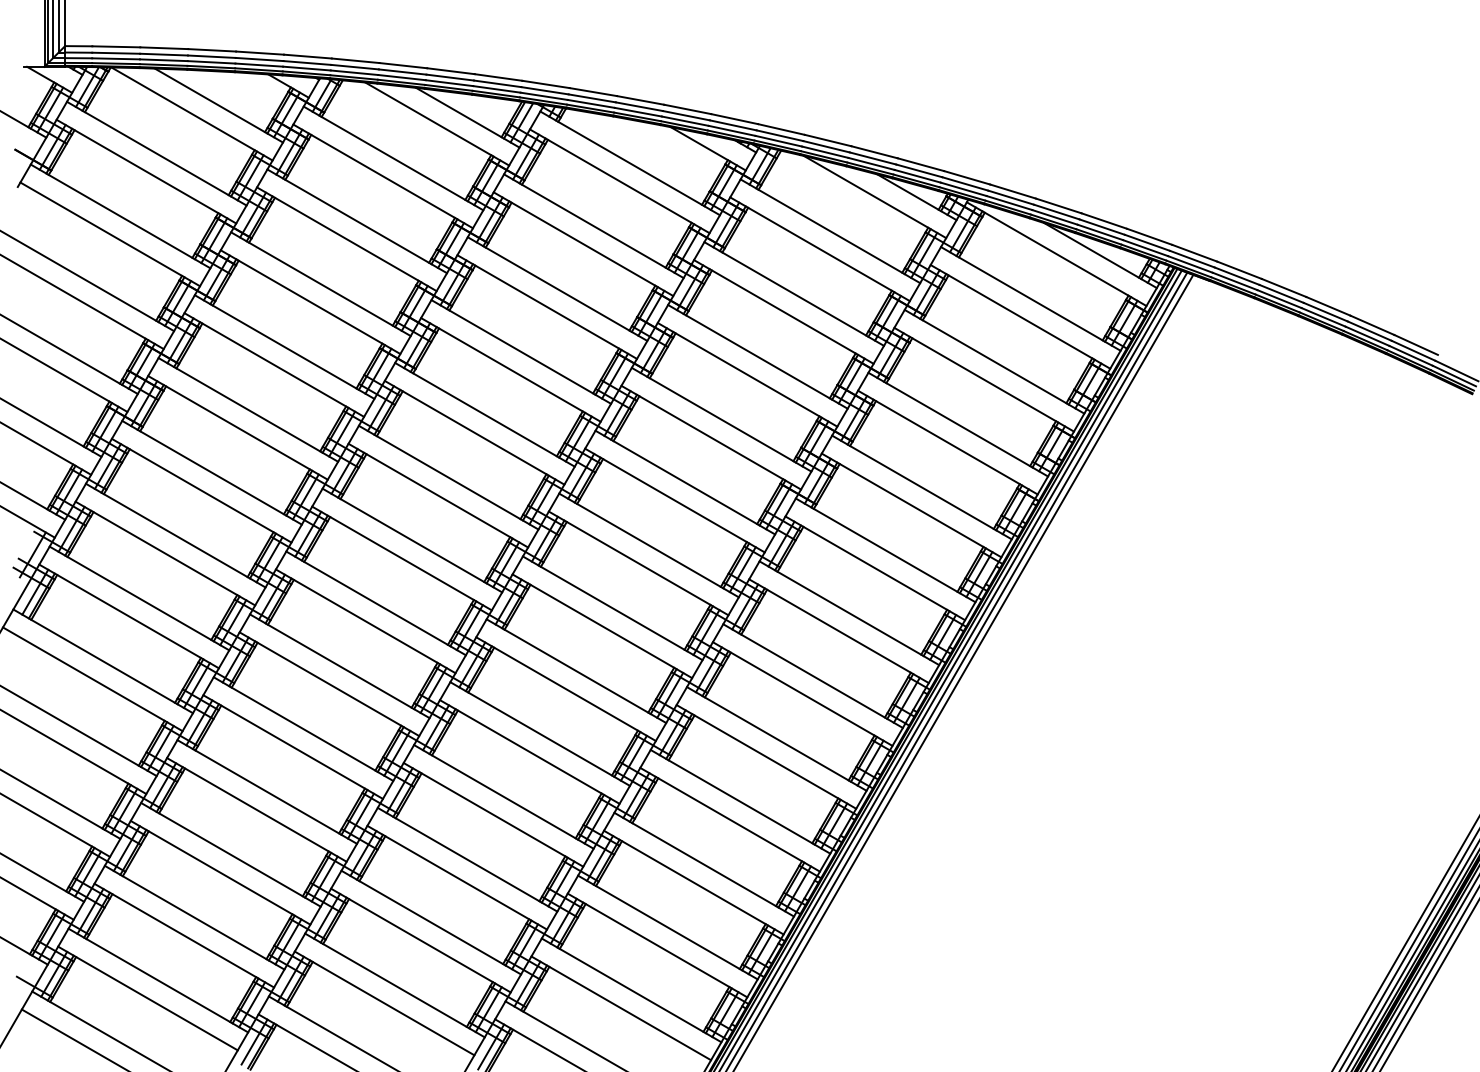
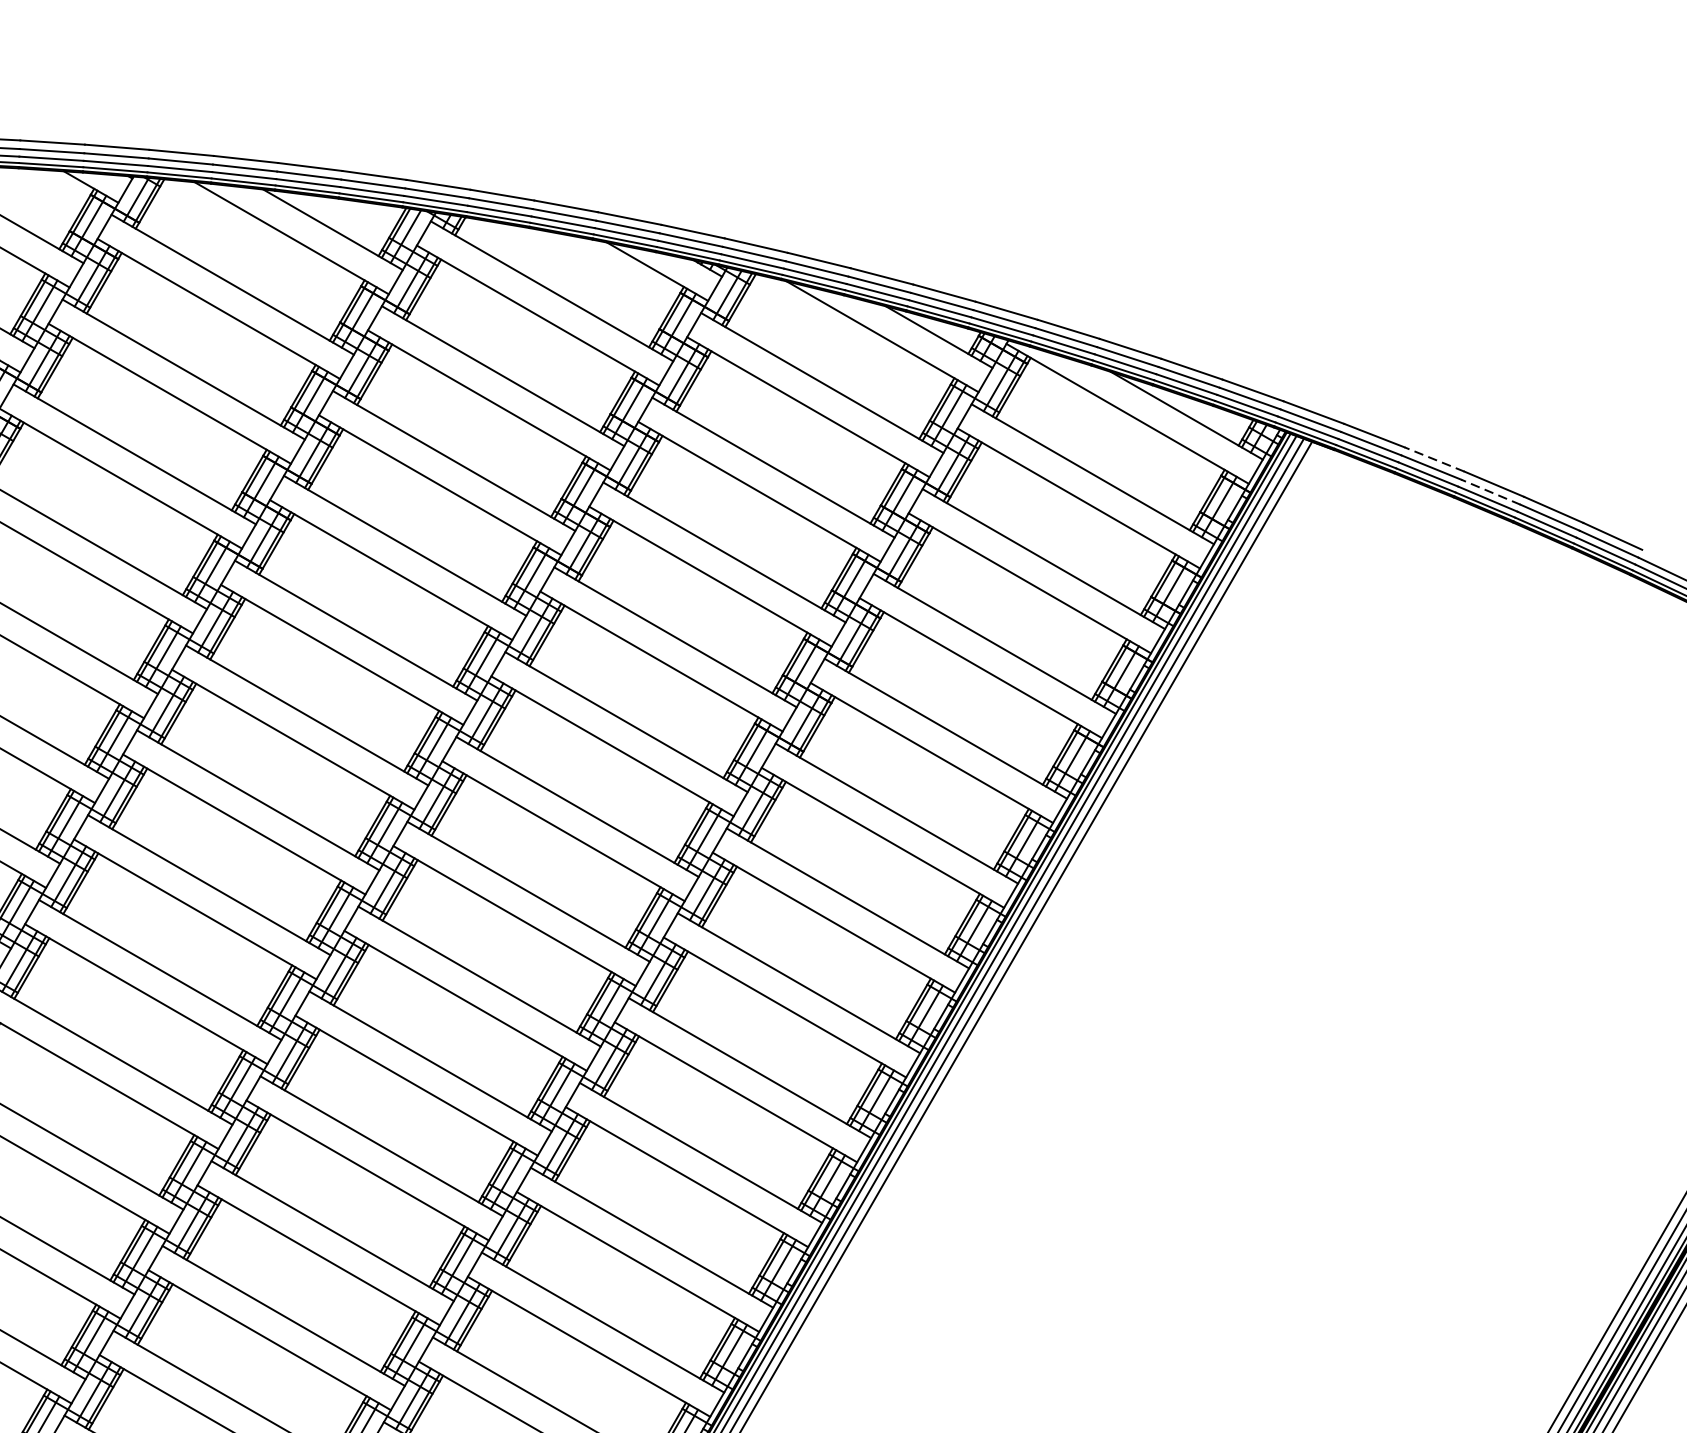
line: (1284, 287) -> (1435, 458), solid -> dashed
line: (1325, 312) -> (1490, 492), solid -> dashed

